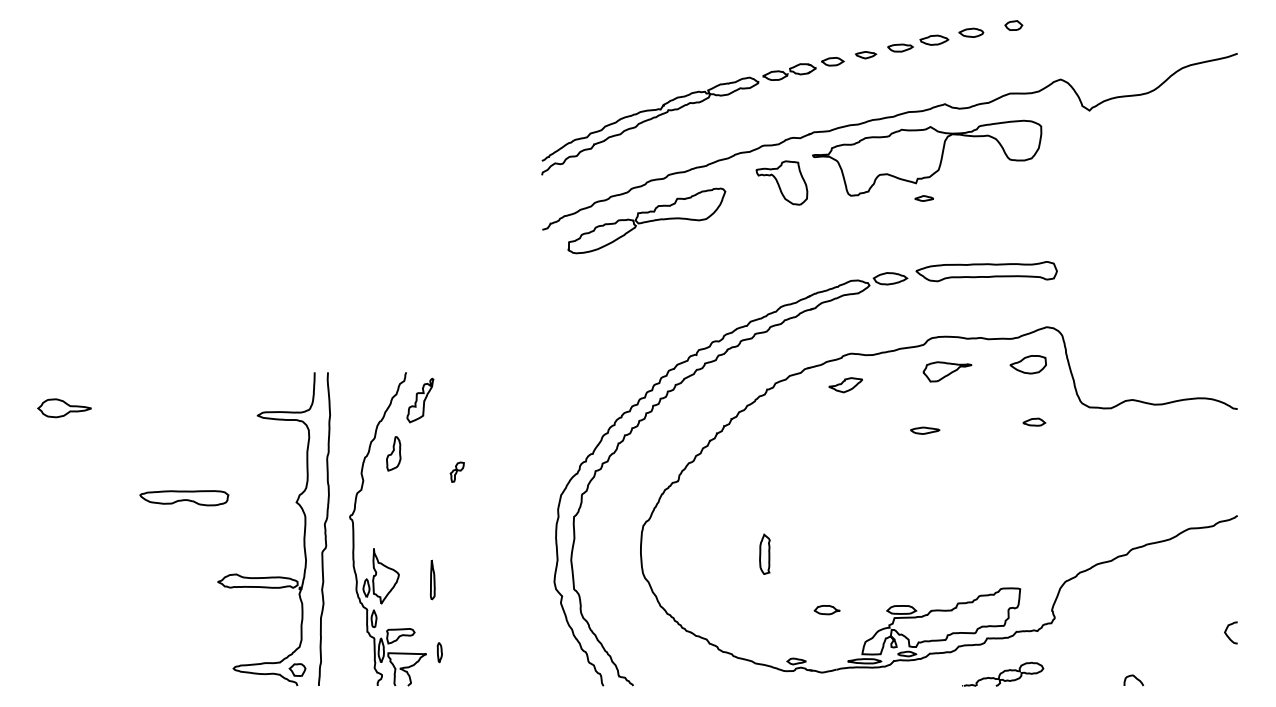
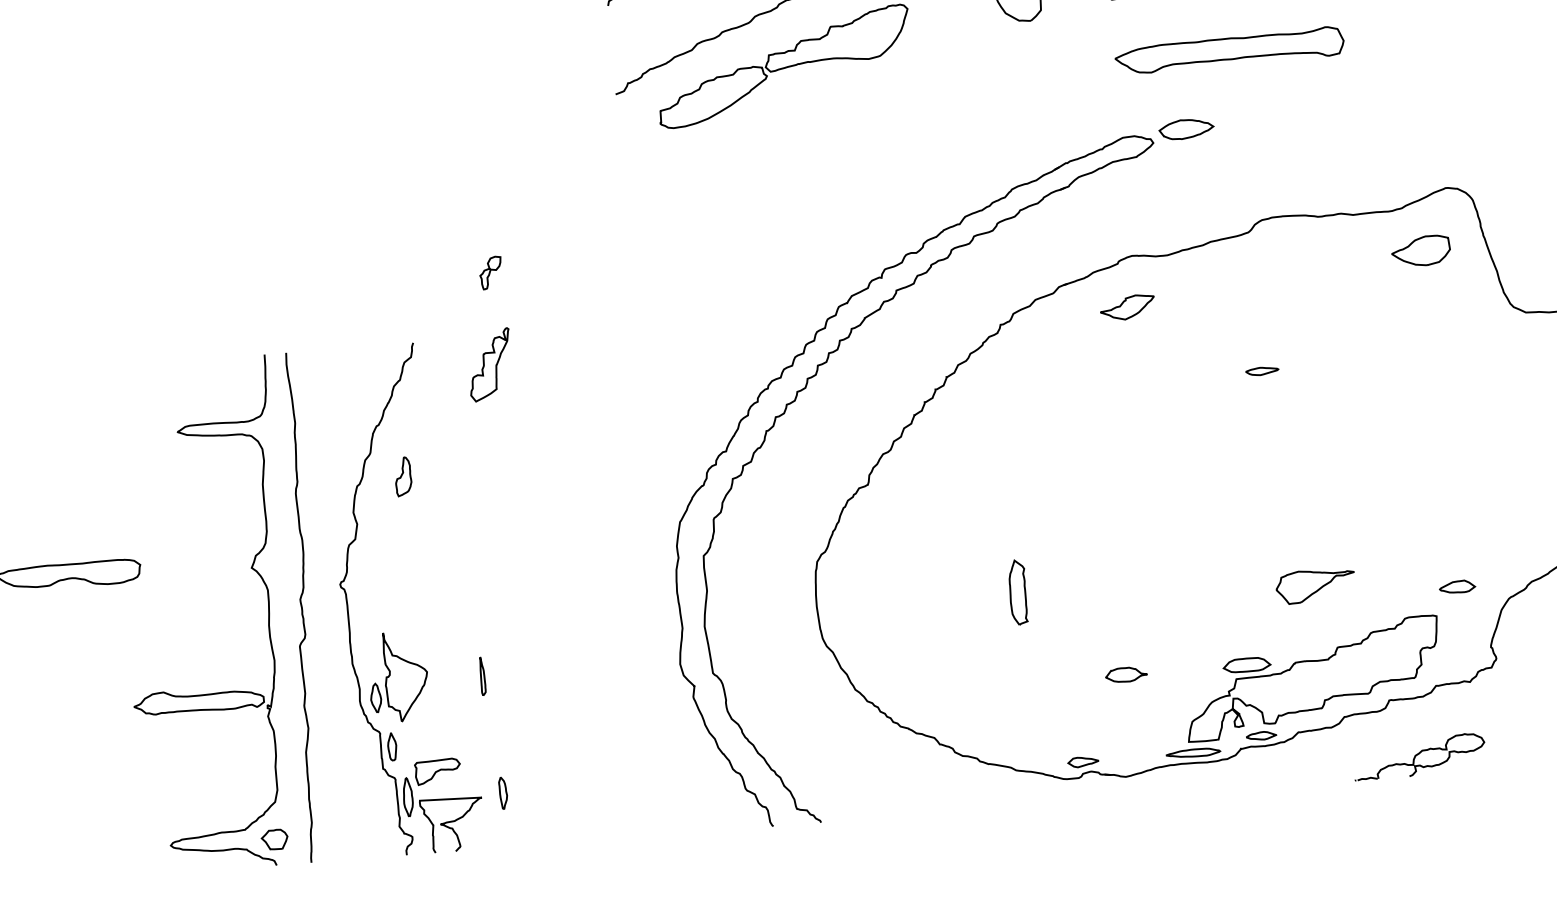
part: (986, 271) -> (1229, 50), moved
part: (947, 371) -> (1315, 585), moved
part: (420, 400) -> (490, 364), moved
part: (1034, 421) -> (1457, 585), moved
part: (925, 430) -> (1262, 370), size x0.7
part: (393, 453) -> (402, 476), size x0.7
part: (456, 471) -> (489, 271), moved
part: (432, 579) -> (482, 675), size x0.6

